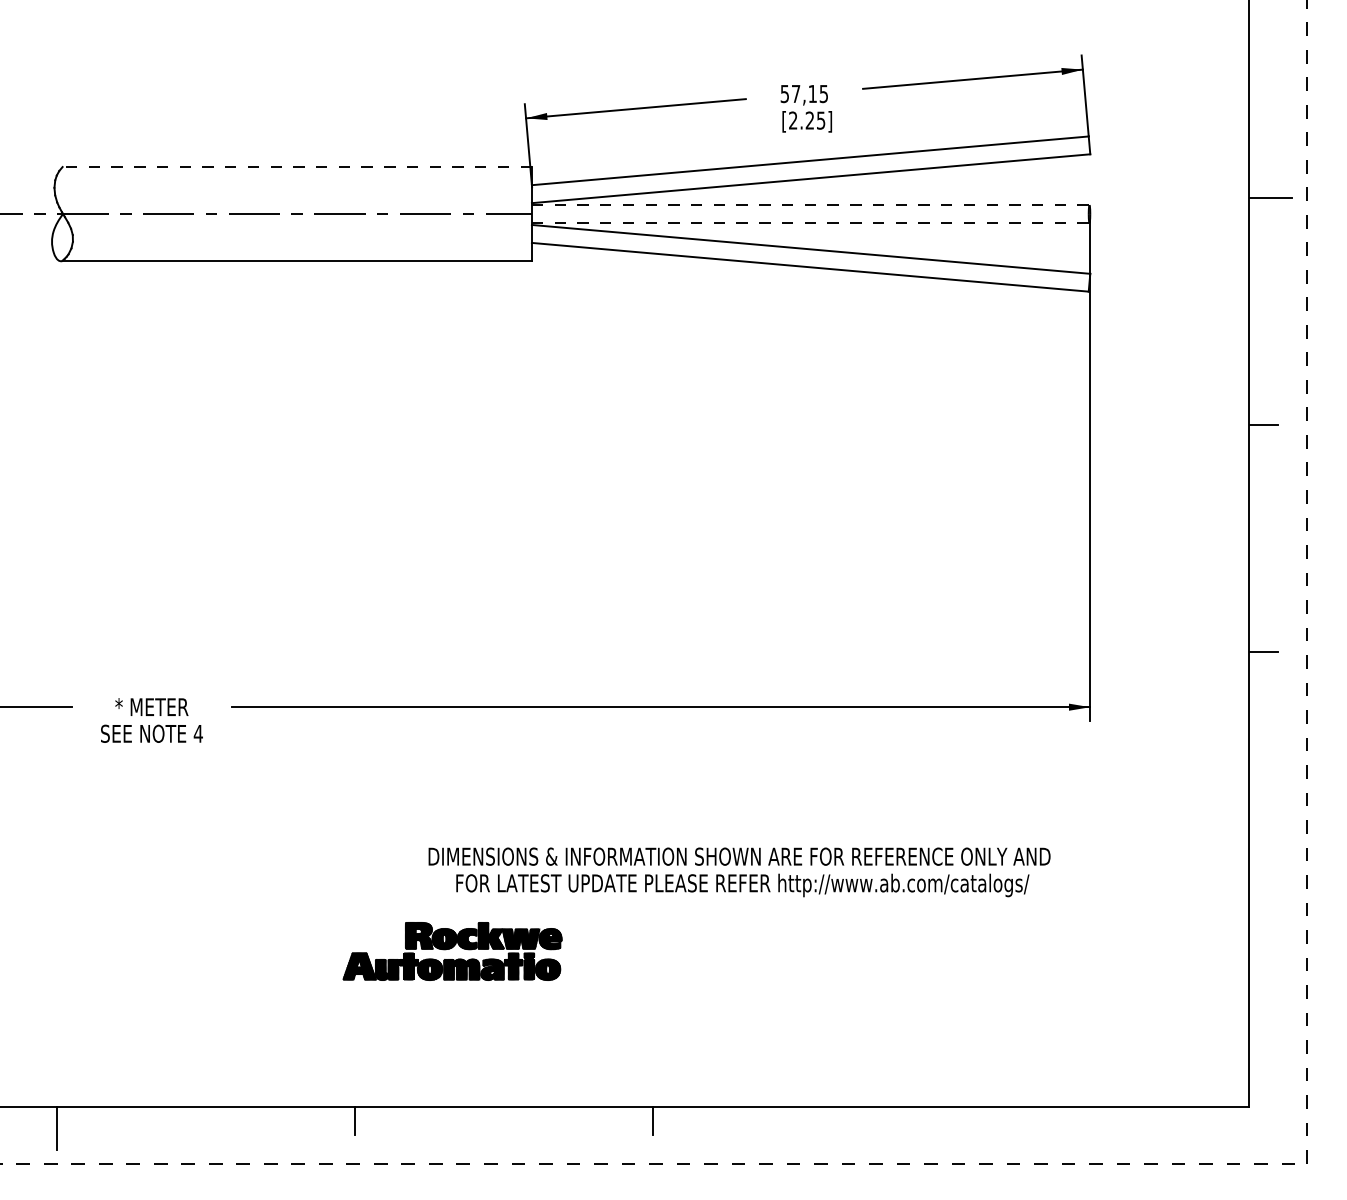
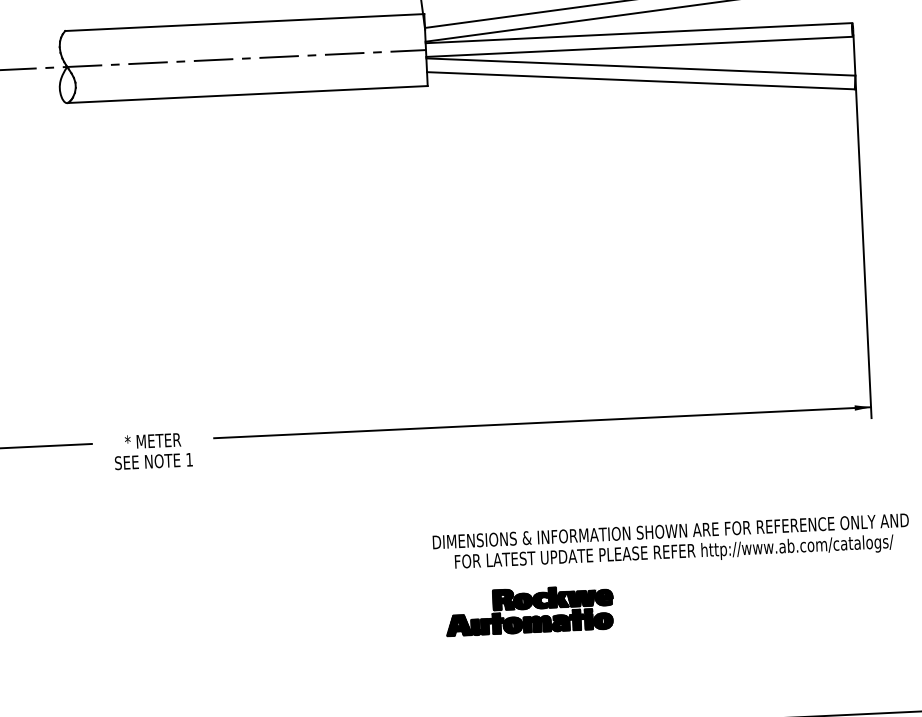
line: (297, 167) -> (244, 22), dashed -> solid
line: (810, 205) -> (638, 33), dashed -> solid
line: (810, 223) -> (639, 47), dashed -> solid
text: (197, 733) -> (188, 459), 4 -> 1
text: (739, 872) -> (671, 543), moved
part: (452, 951) -> (529, 610), moved

